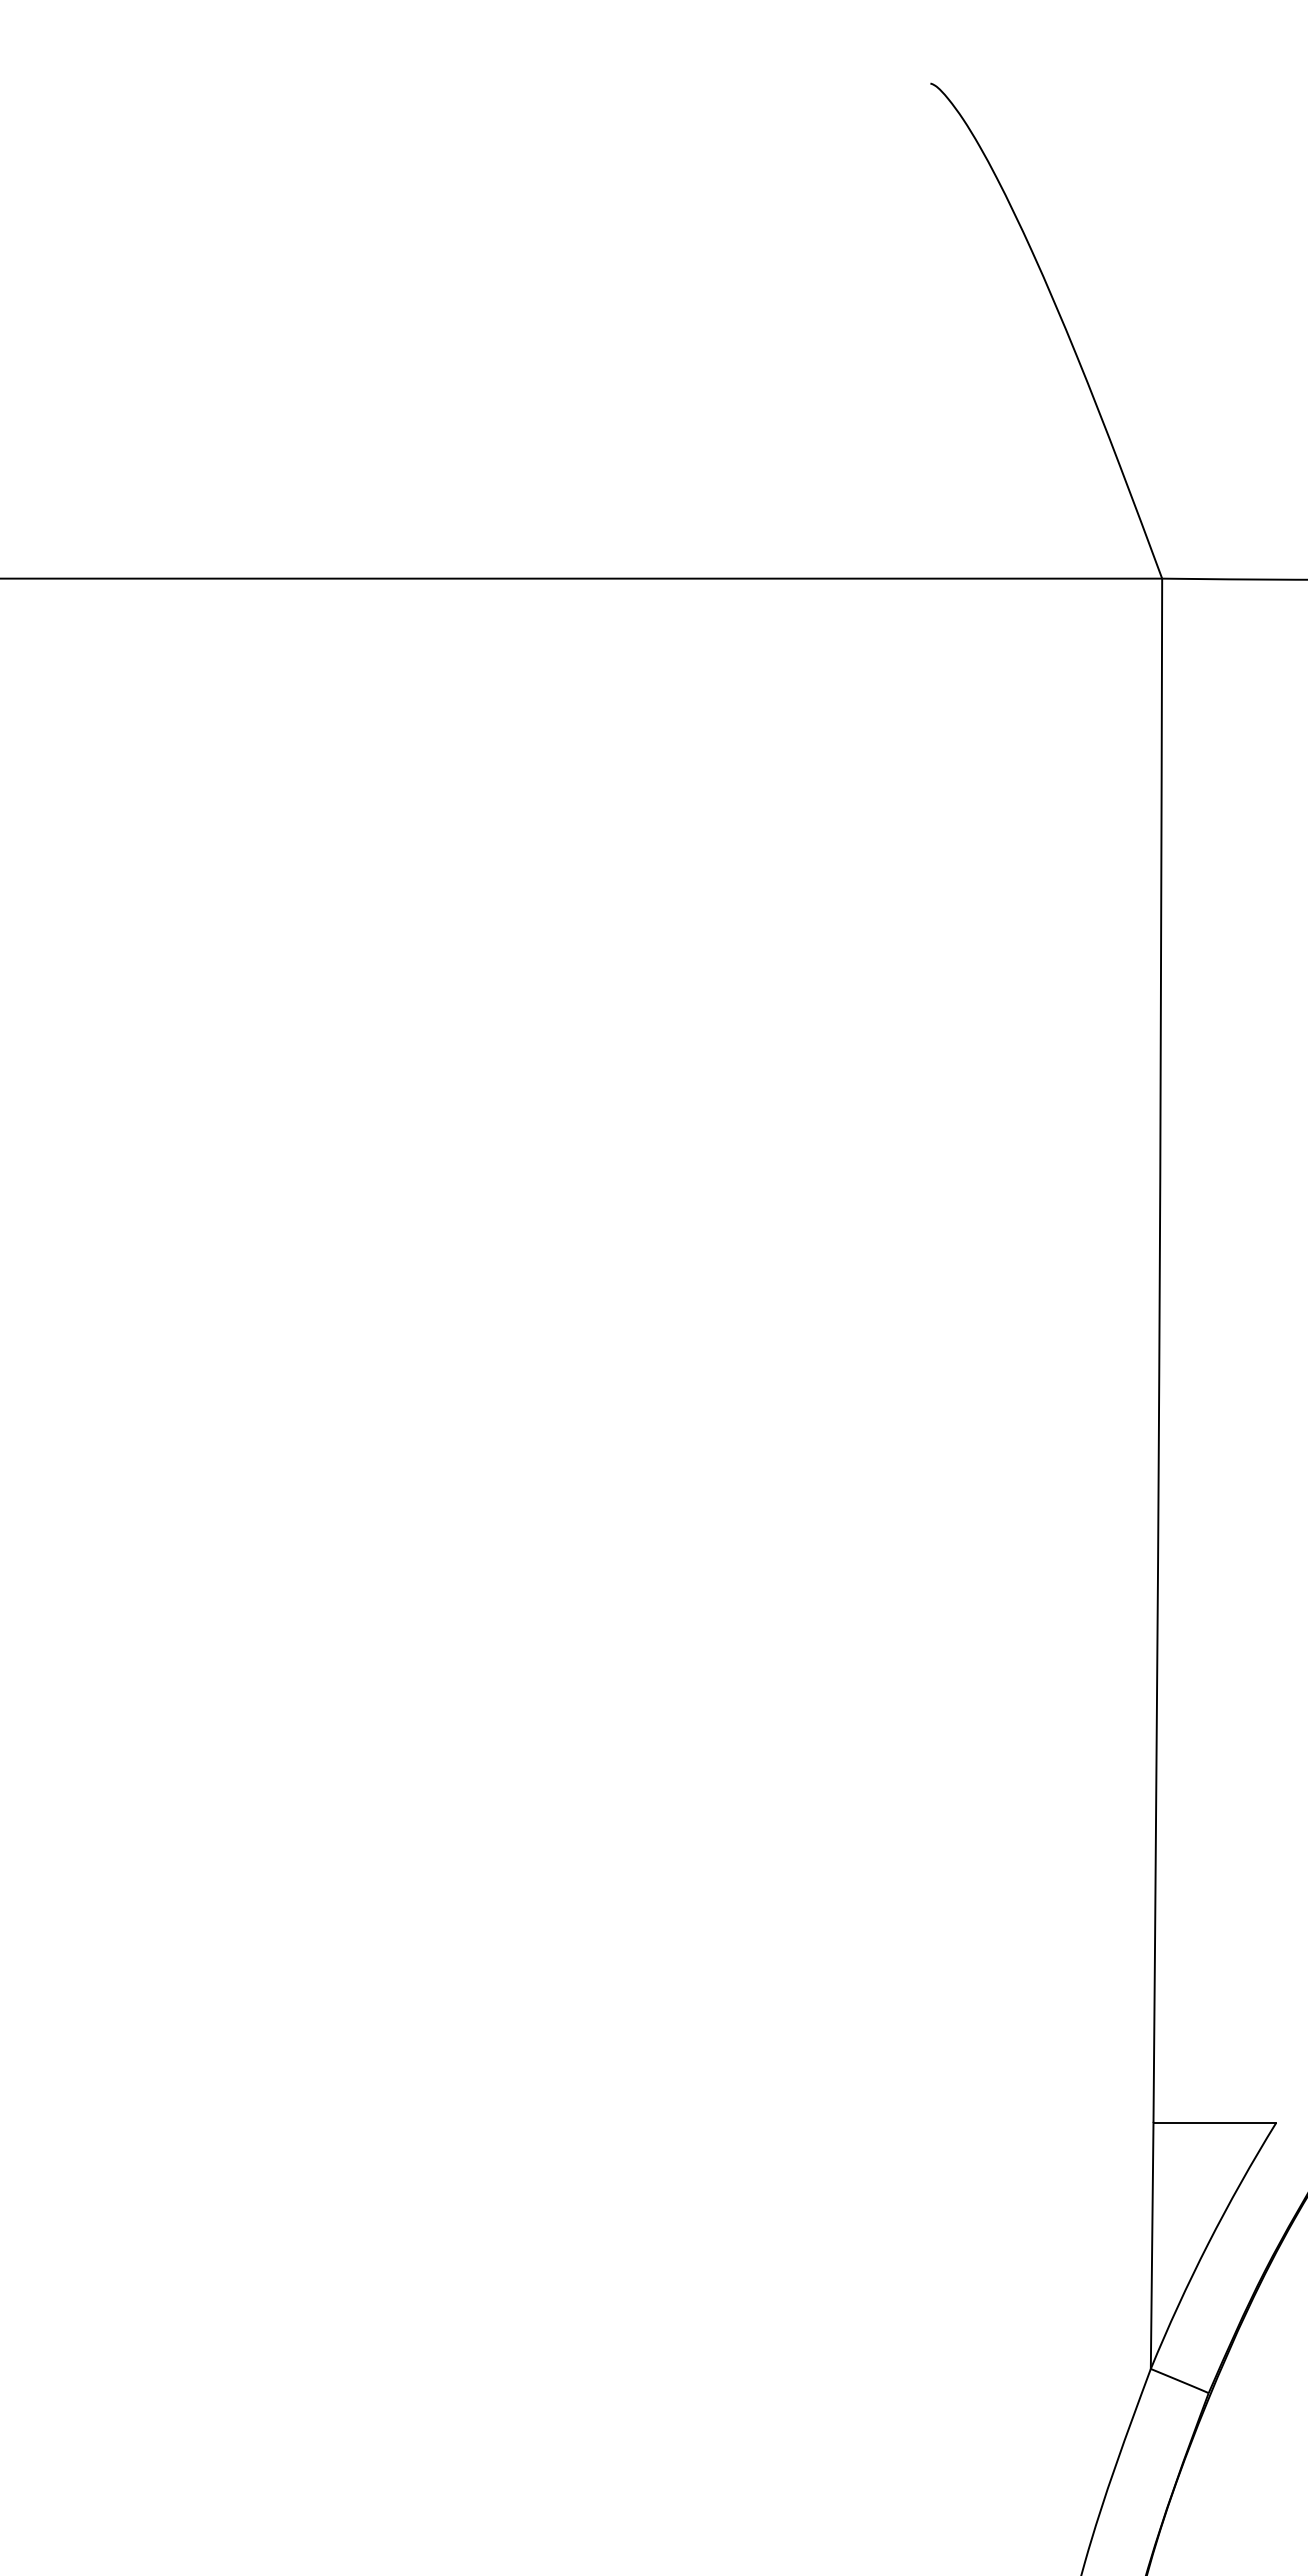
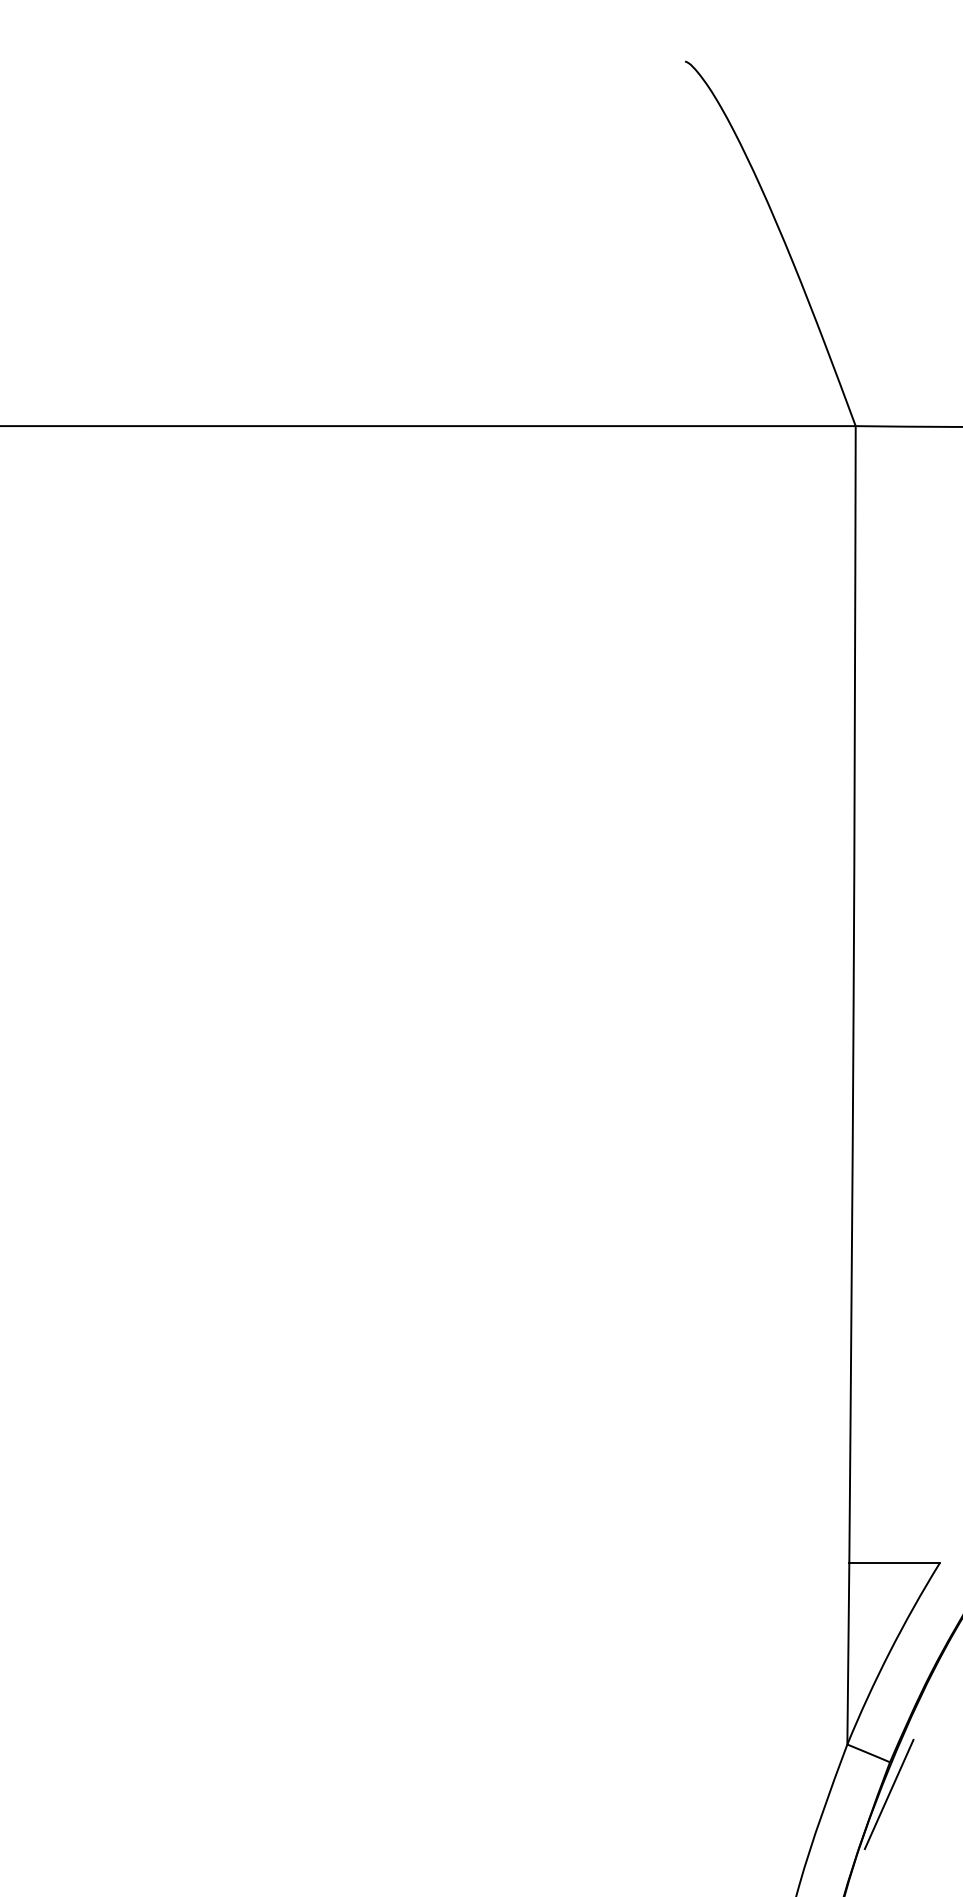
line: (1207, 2436) -> (889, 1794), added

